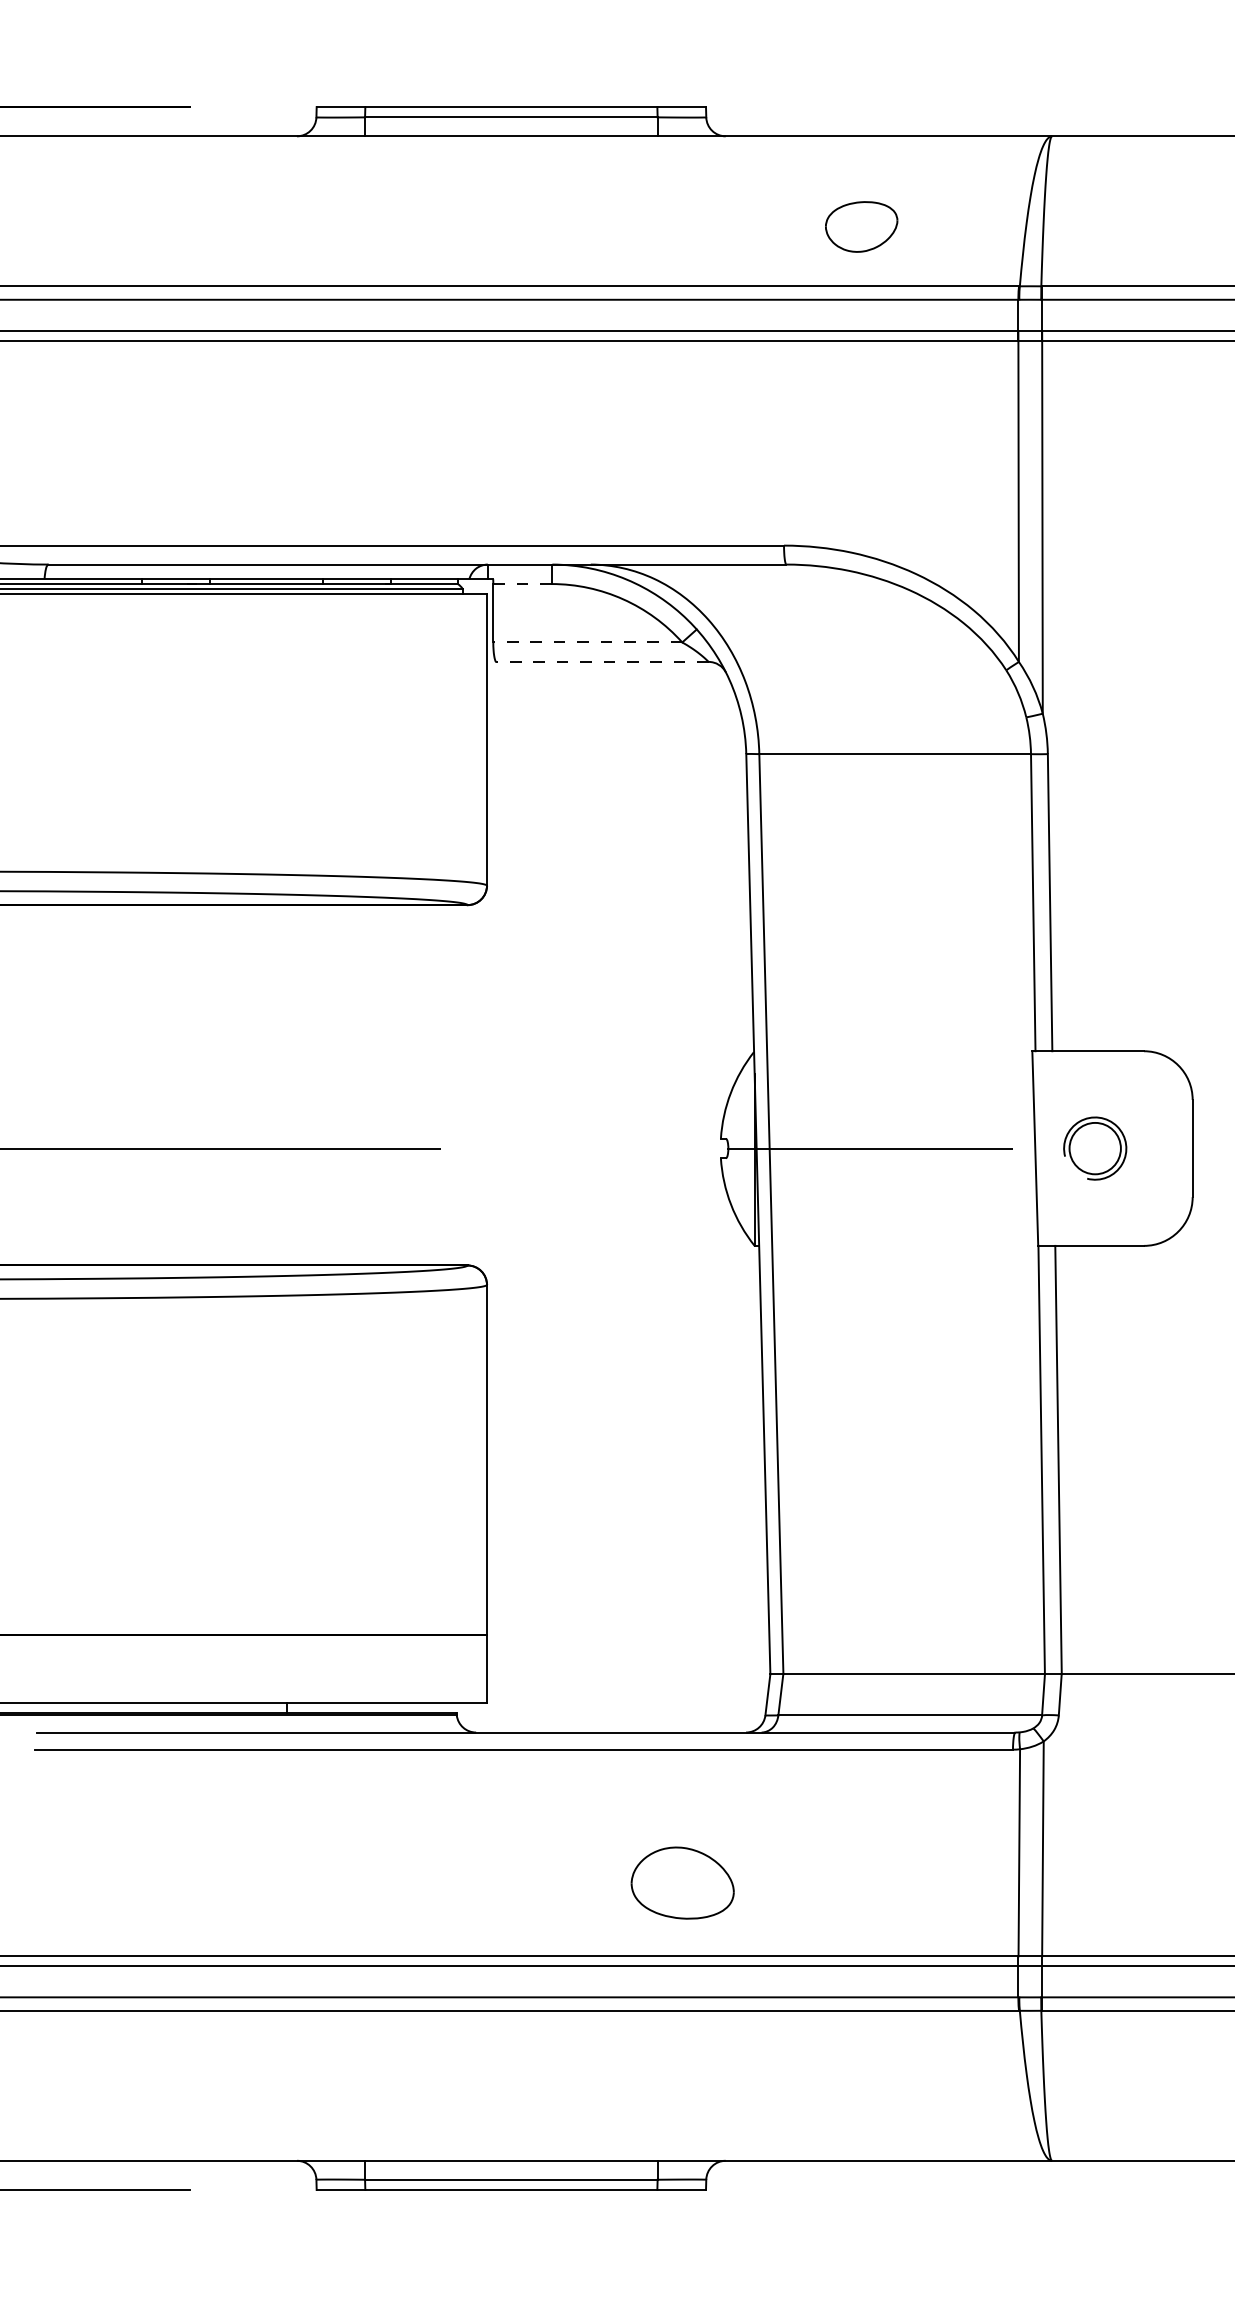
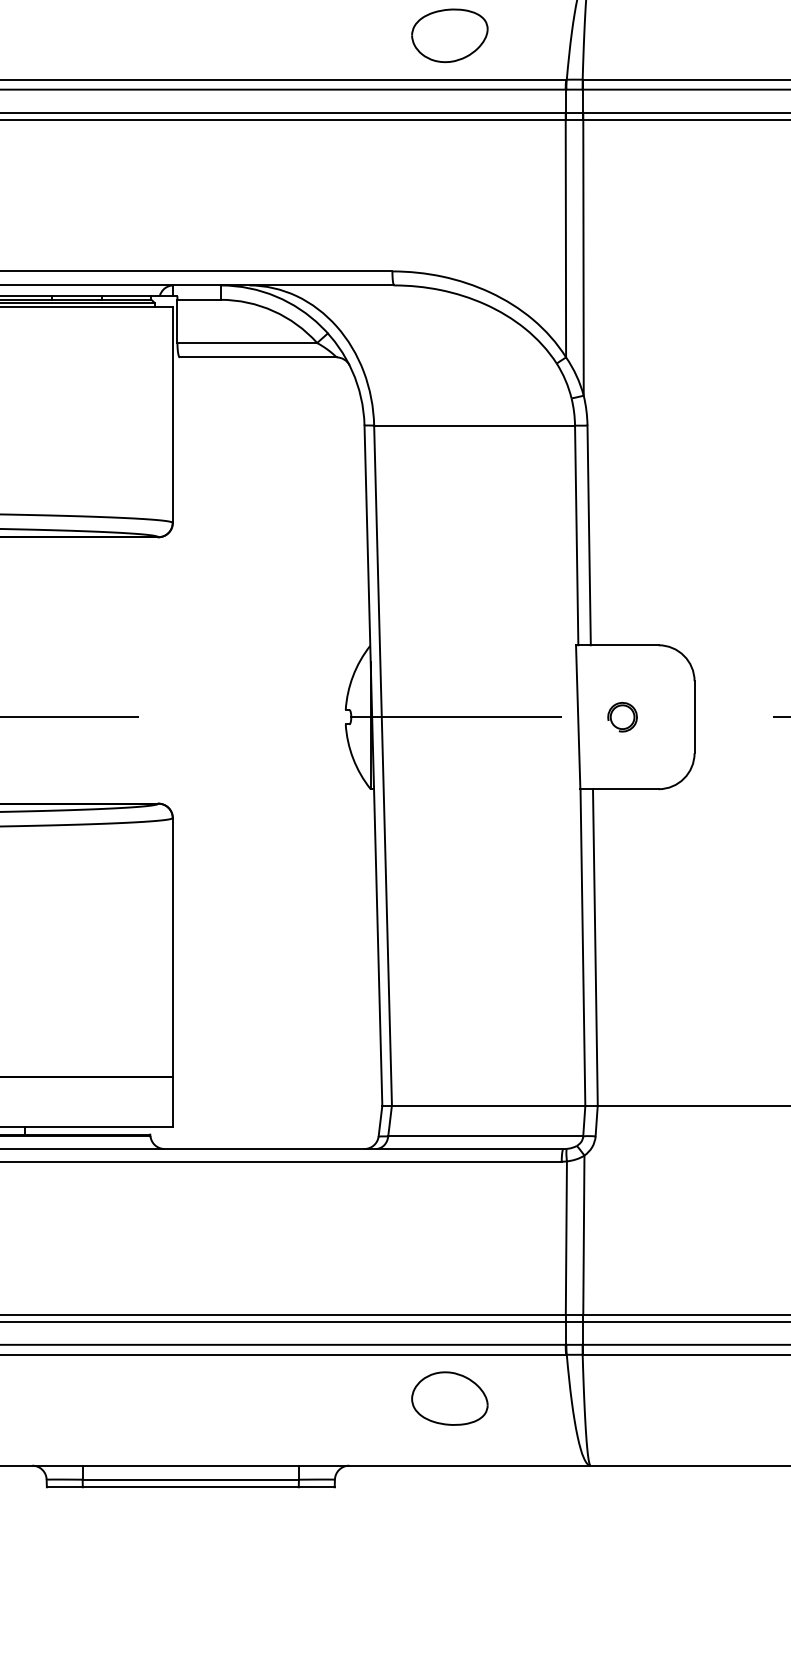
part: (861, 226) -> (449, 35), size x1.43
line: (522, 584) -> (199, 300), dashed -> solid
line: (587, 642) -> (247, 343), dashed -> solid
line: (601, 661) -> (257, 357), dashed -> solid
part: (1095, 1148) -> (622, 717), size x0.62
part: (682, 1882) -> (449, 1398), moved

